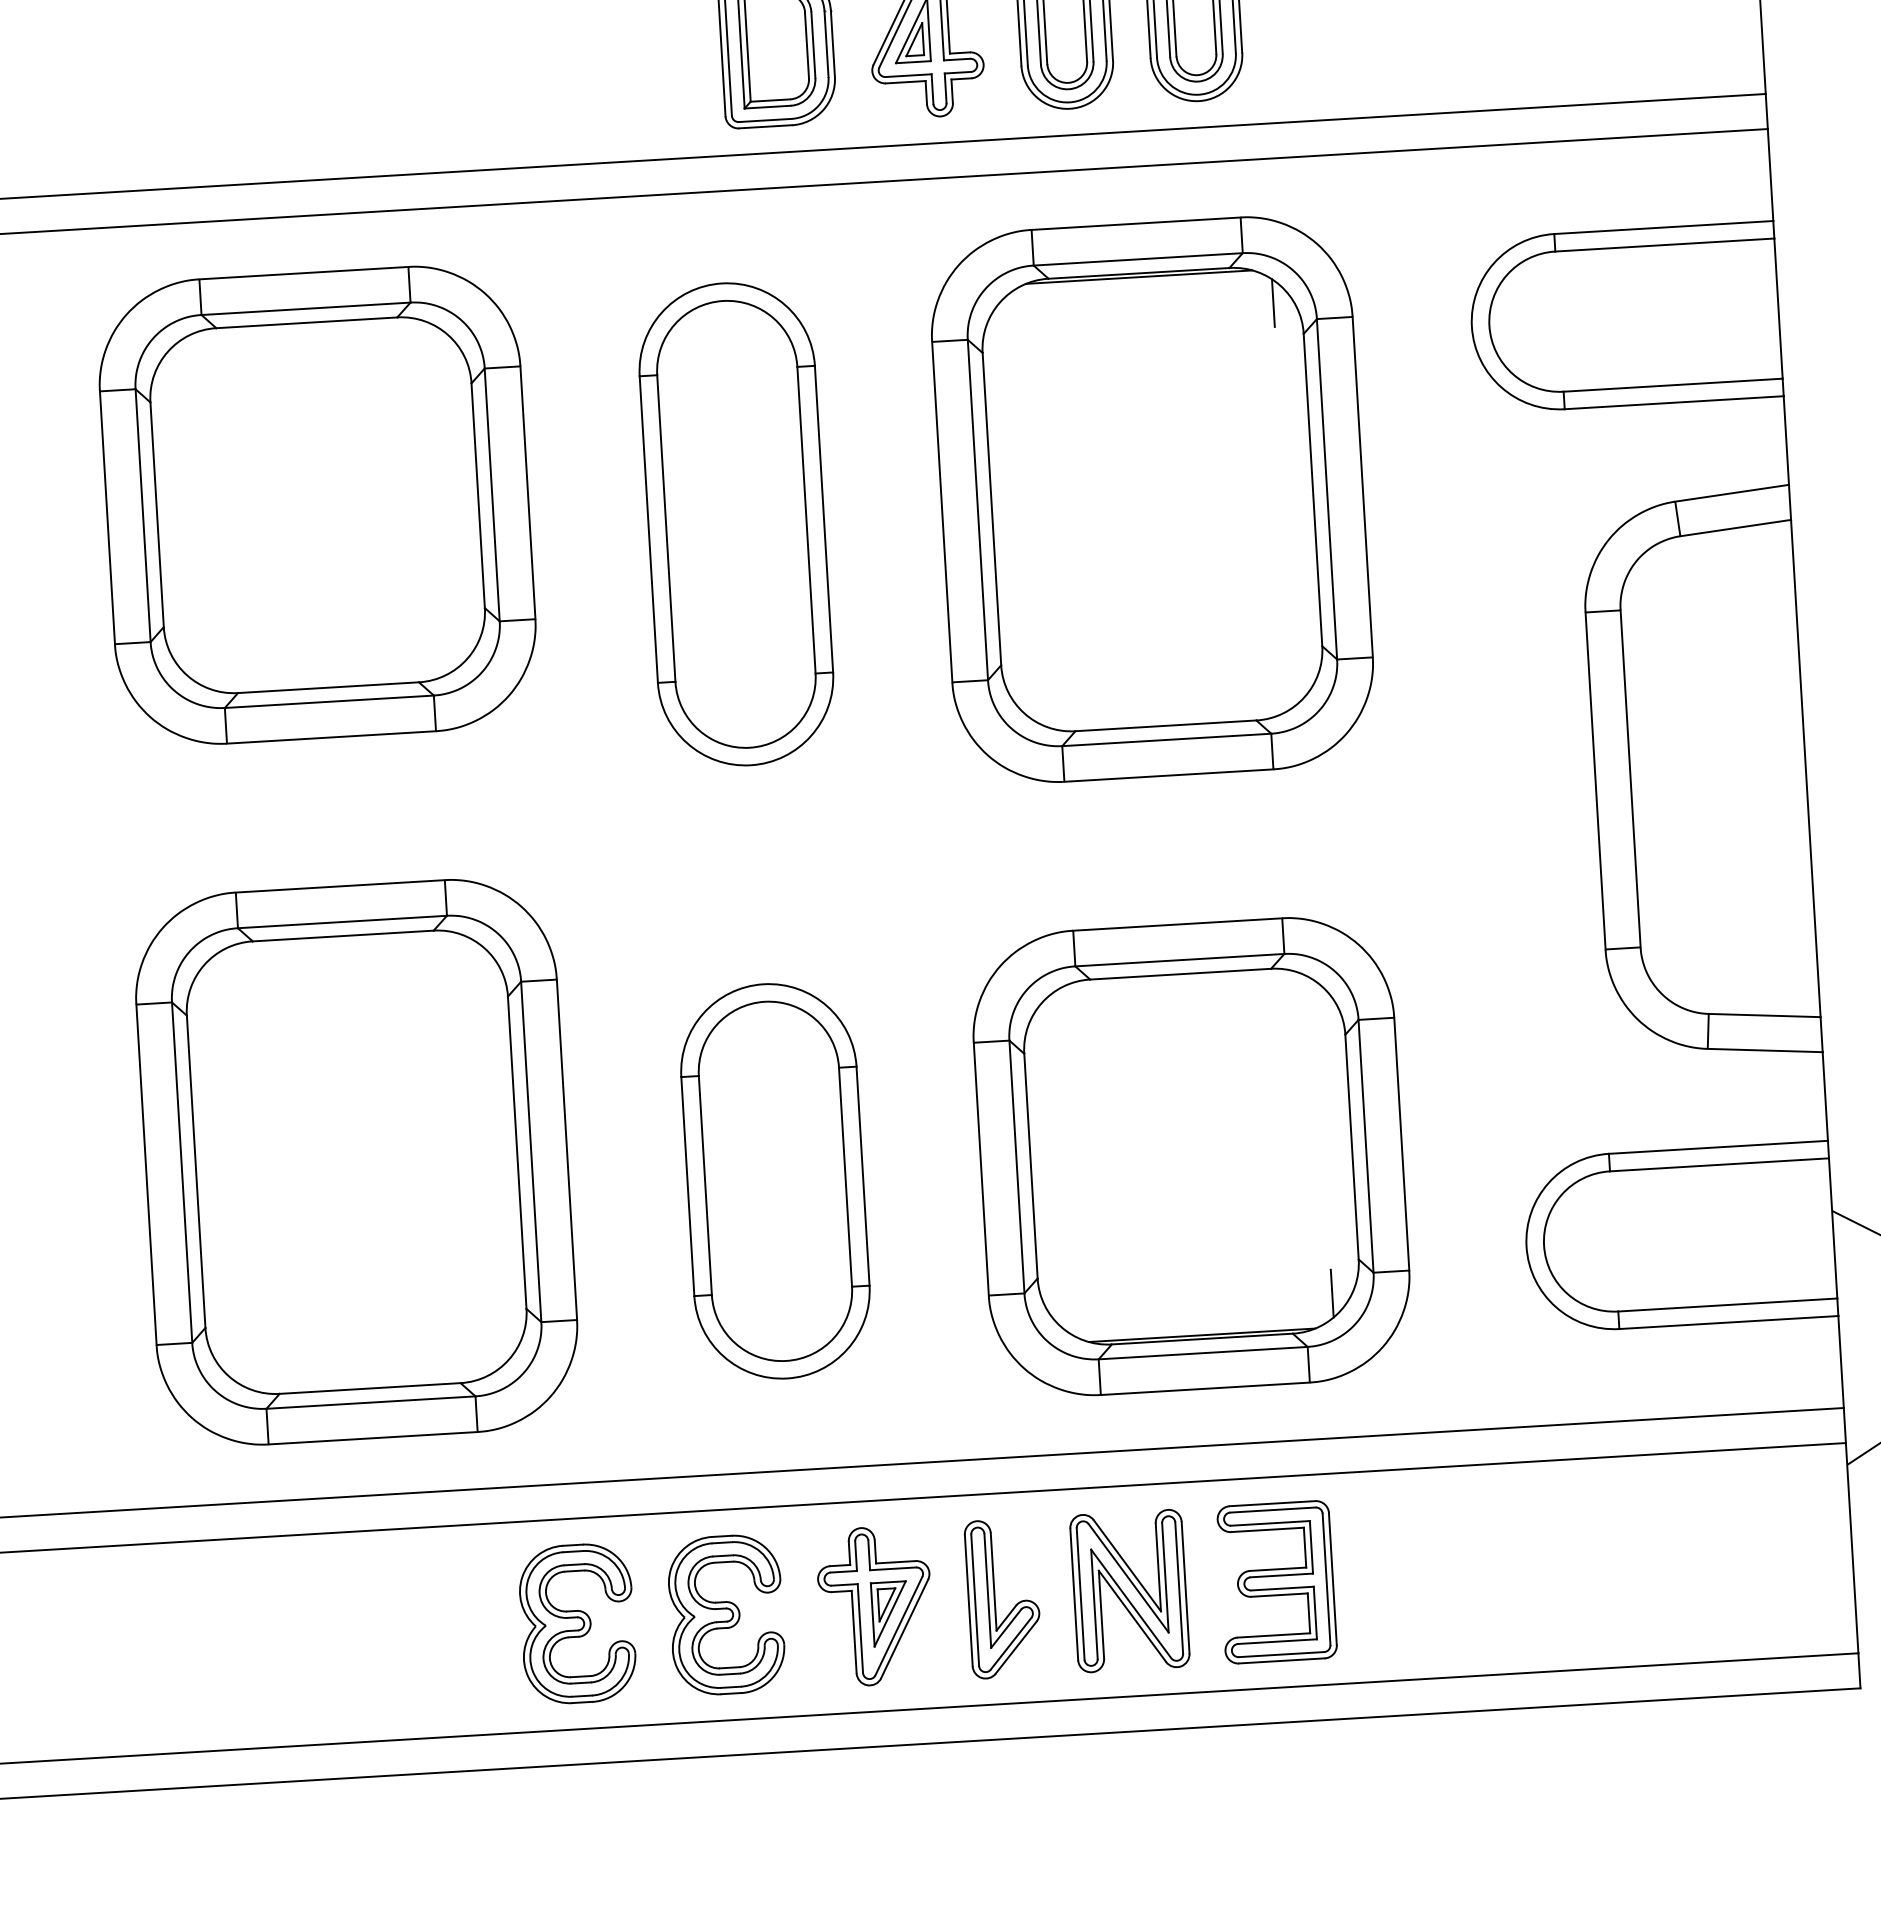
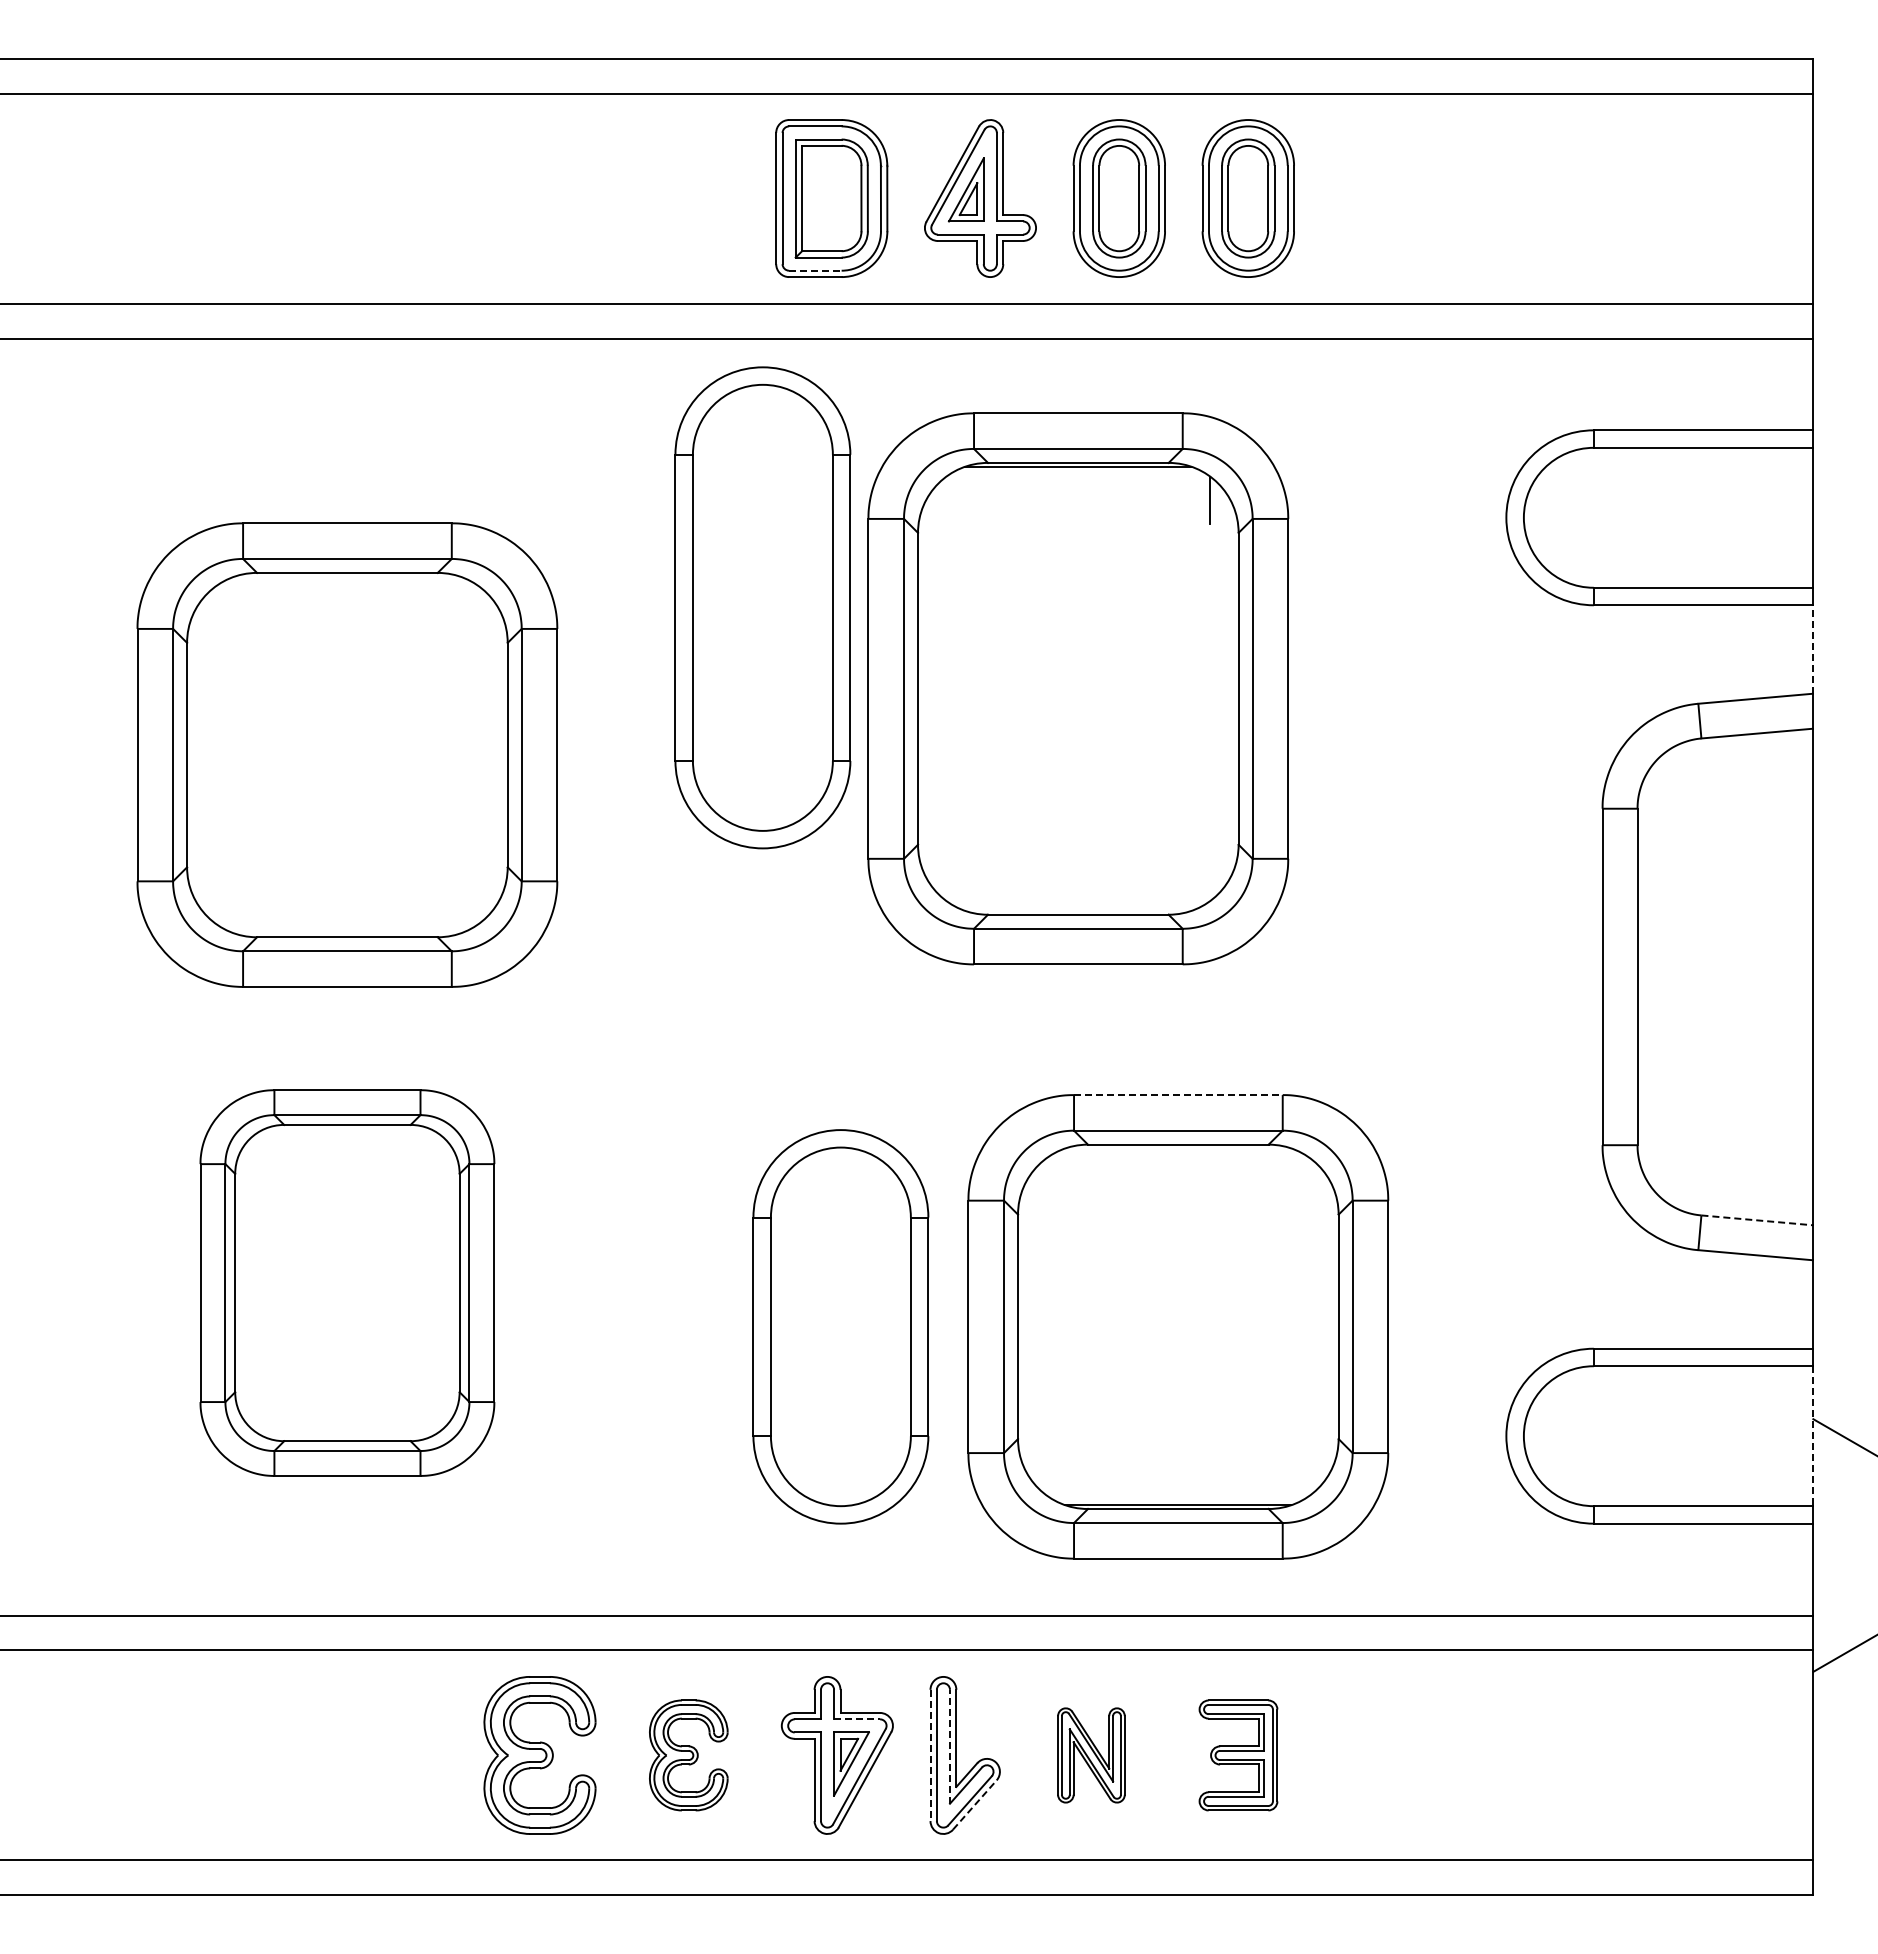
line: (765, 120) -> (815, 270), solid -> dashed
line: (1786, 440) -> (1812, 649), solid -> dashed
part: (1152, 499) -> (1078, 688), moved
part: (317, 504) -> (347, 754), moved
part: (735, 524) -> (762, 607), moved
line: (1177, 924) -> (1178, 1095), solid -> dashed
line: (1764, 1015) -> (1756, 1220), solid -> dashed
part: (356, 1161) -> (347, 1282), size x0.7
part: (775, 1181) -> (840, 1326), moved
line: (1833, 1228) -> (1812, 1436), solid -> dashed
line: (1332, 1293) -> (1310, 1471), removed
line: (893, 1568) -> (857, 1719), solid -> dashed
part: (1277, 1582) -> (1238, 1755), size x0.7
line: (988, 1590) -> (950, 1746), solid -> dashed
part: (1130, 1591) -> (1091, 1755), size x0.6
line: (968, 1600) -> (930, 1755), solid -> dashed
part: (726, 1615) -> (688, 1755), size x0.7
line: (1015, 1648) -> (974, 1805), solid -> dashed

